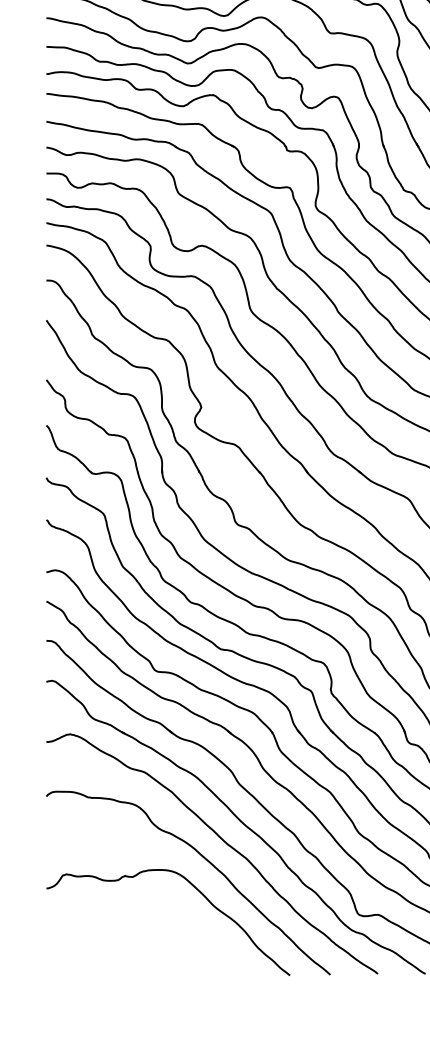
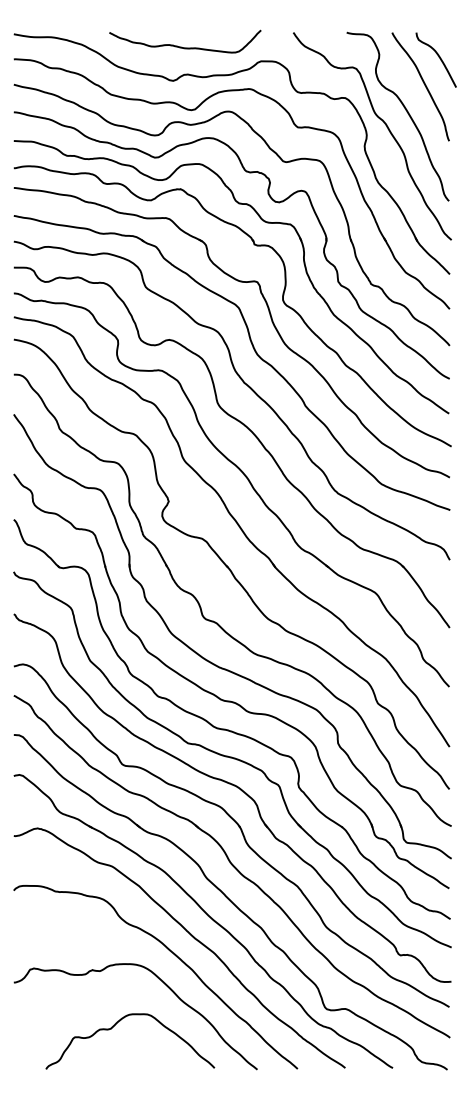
curve: (148, 931) -> (115, 1025), added

